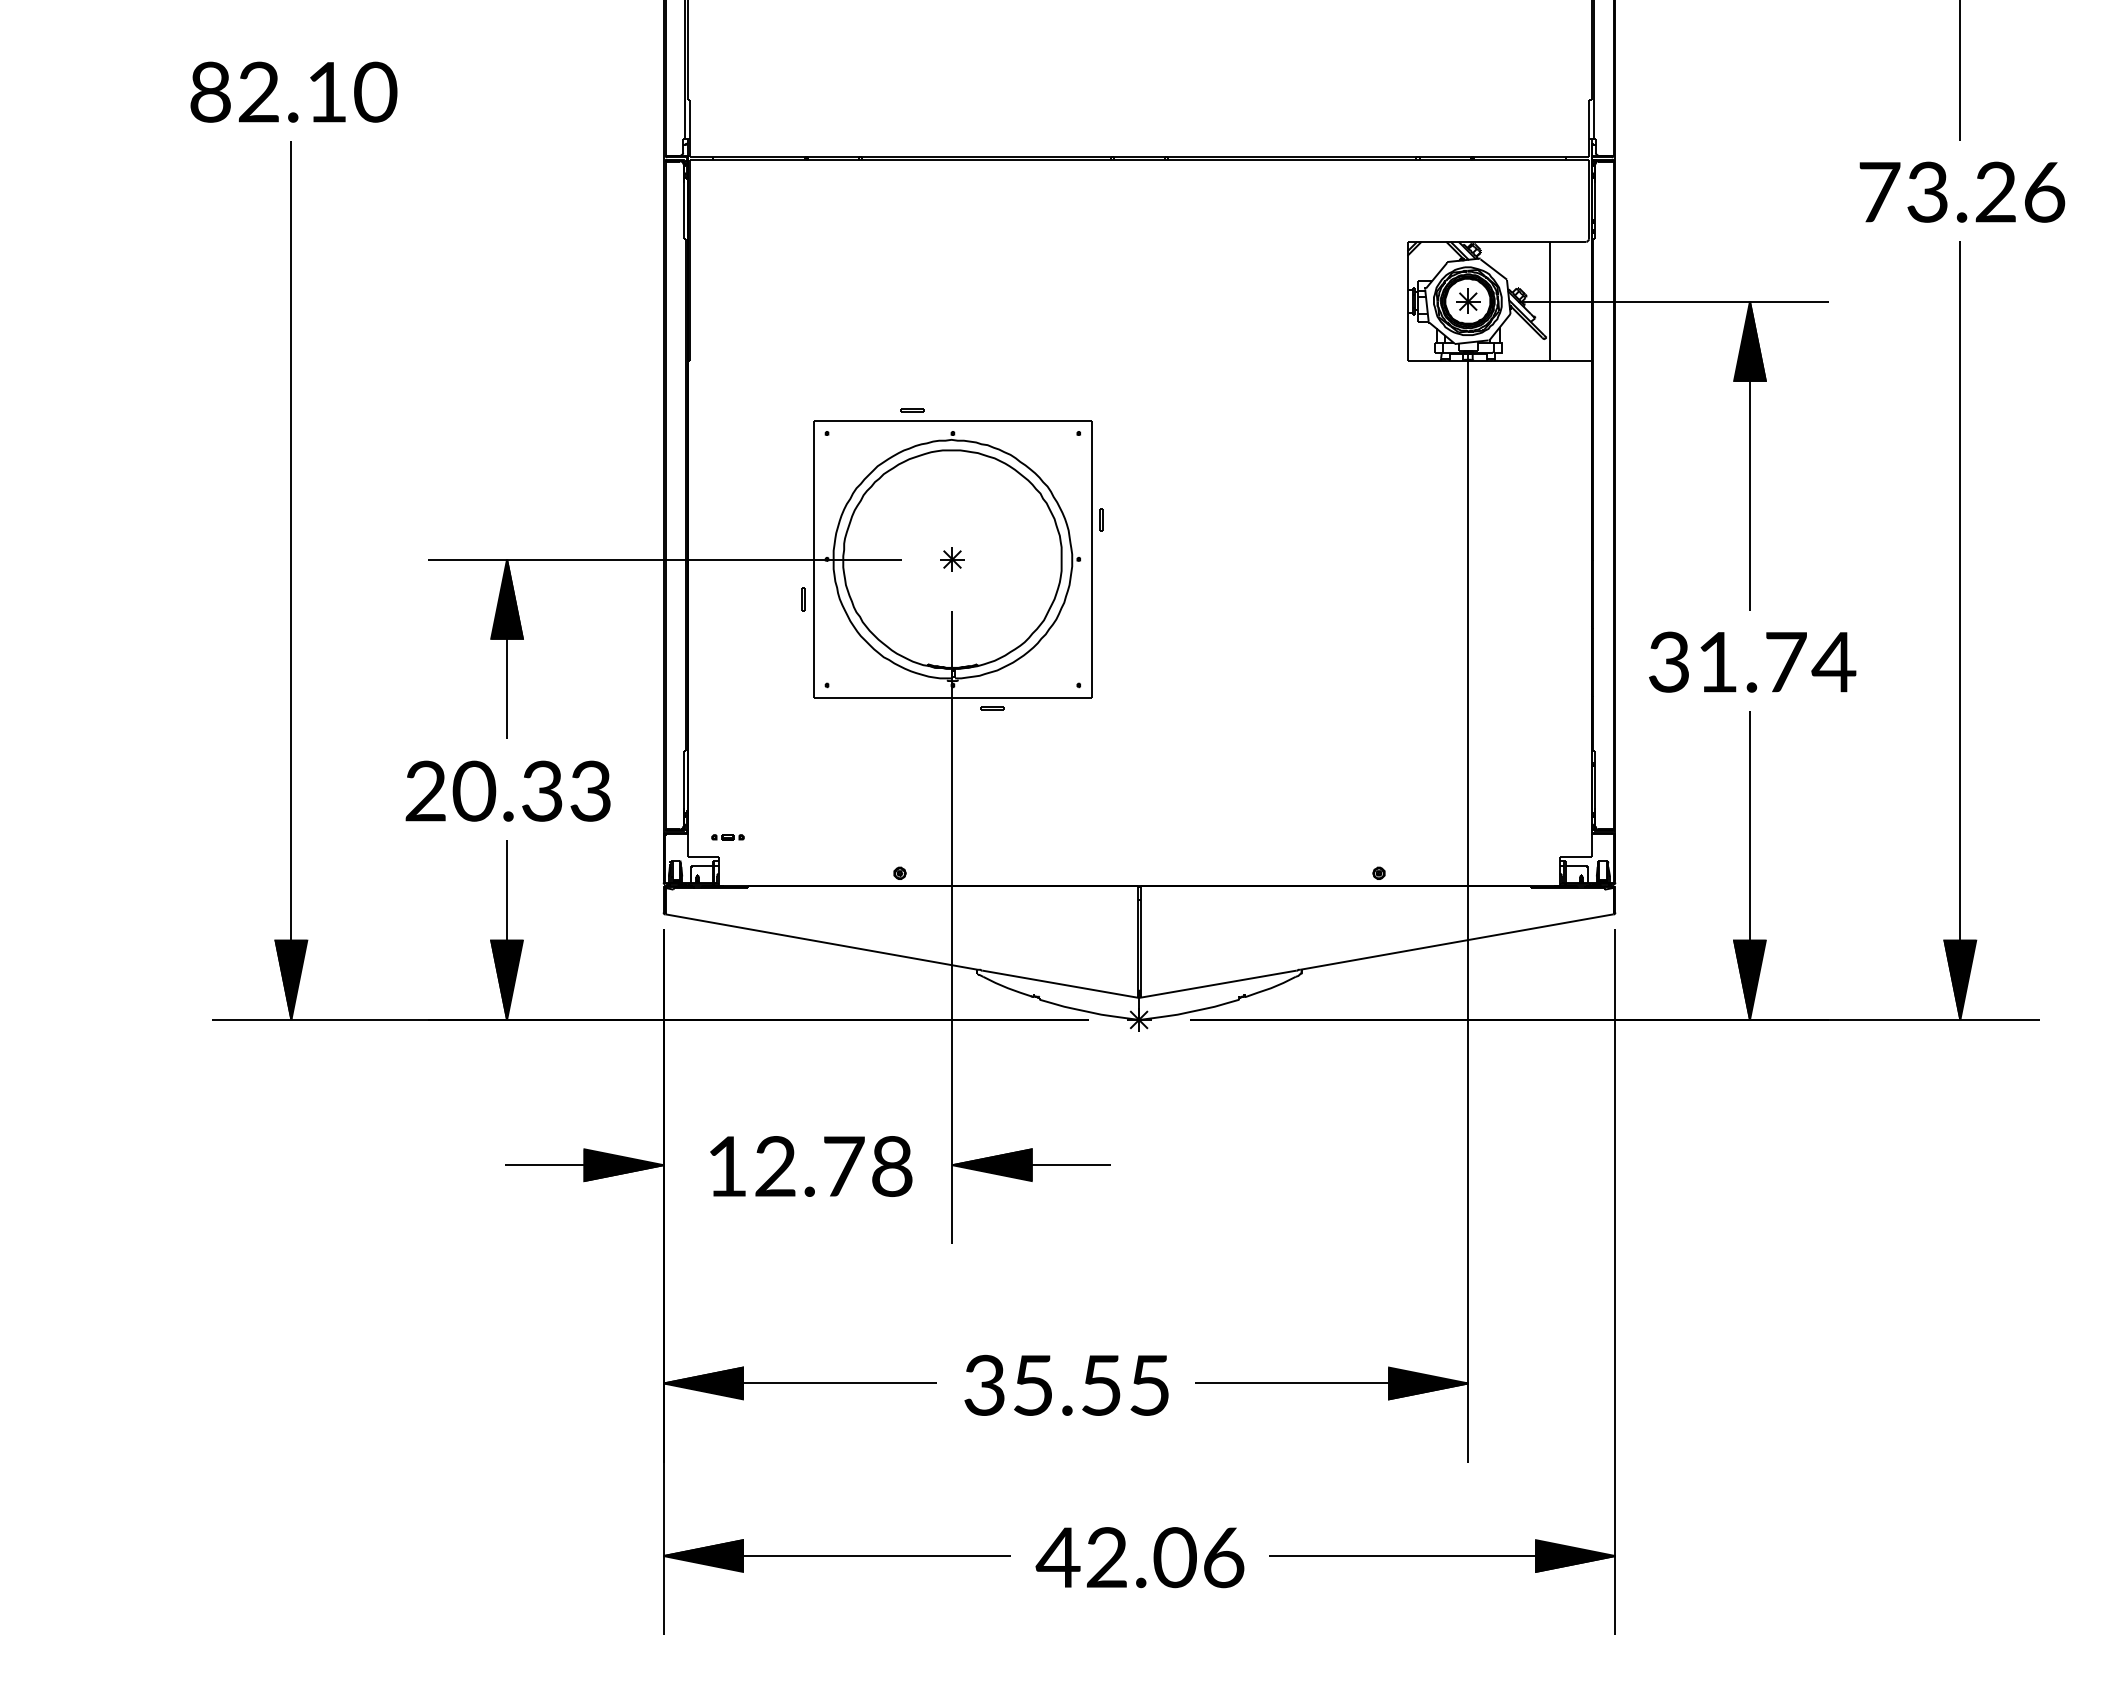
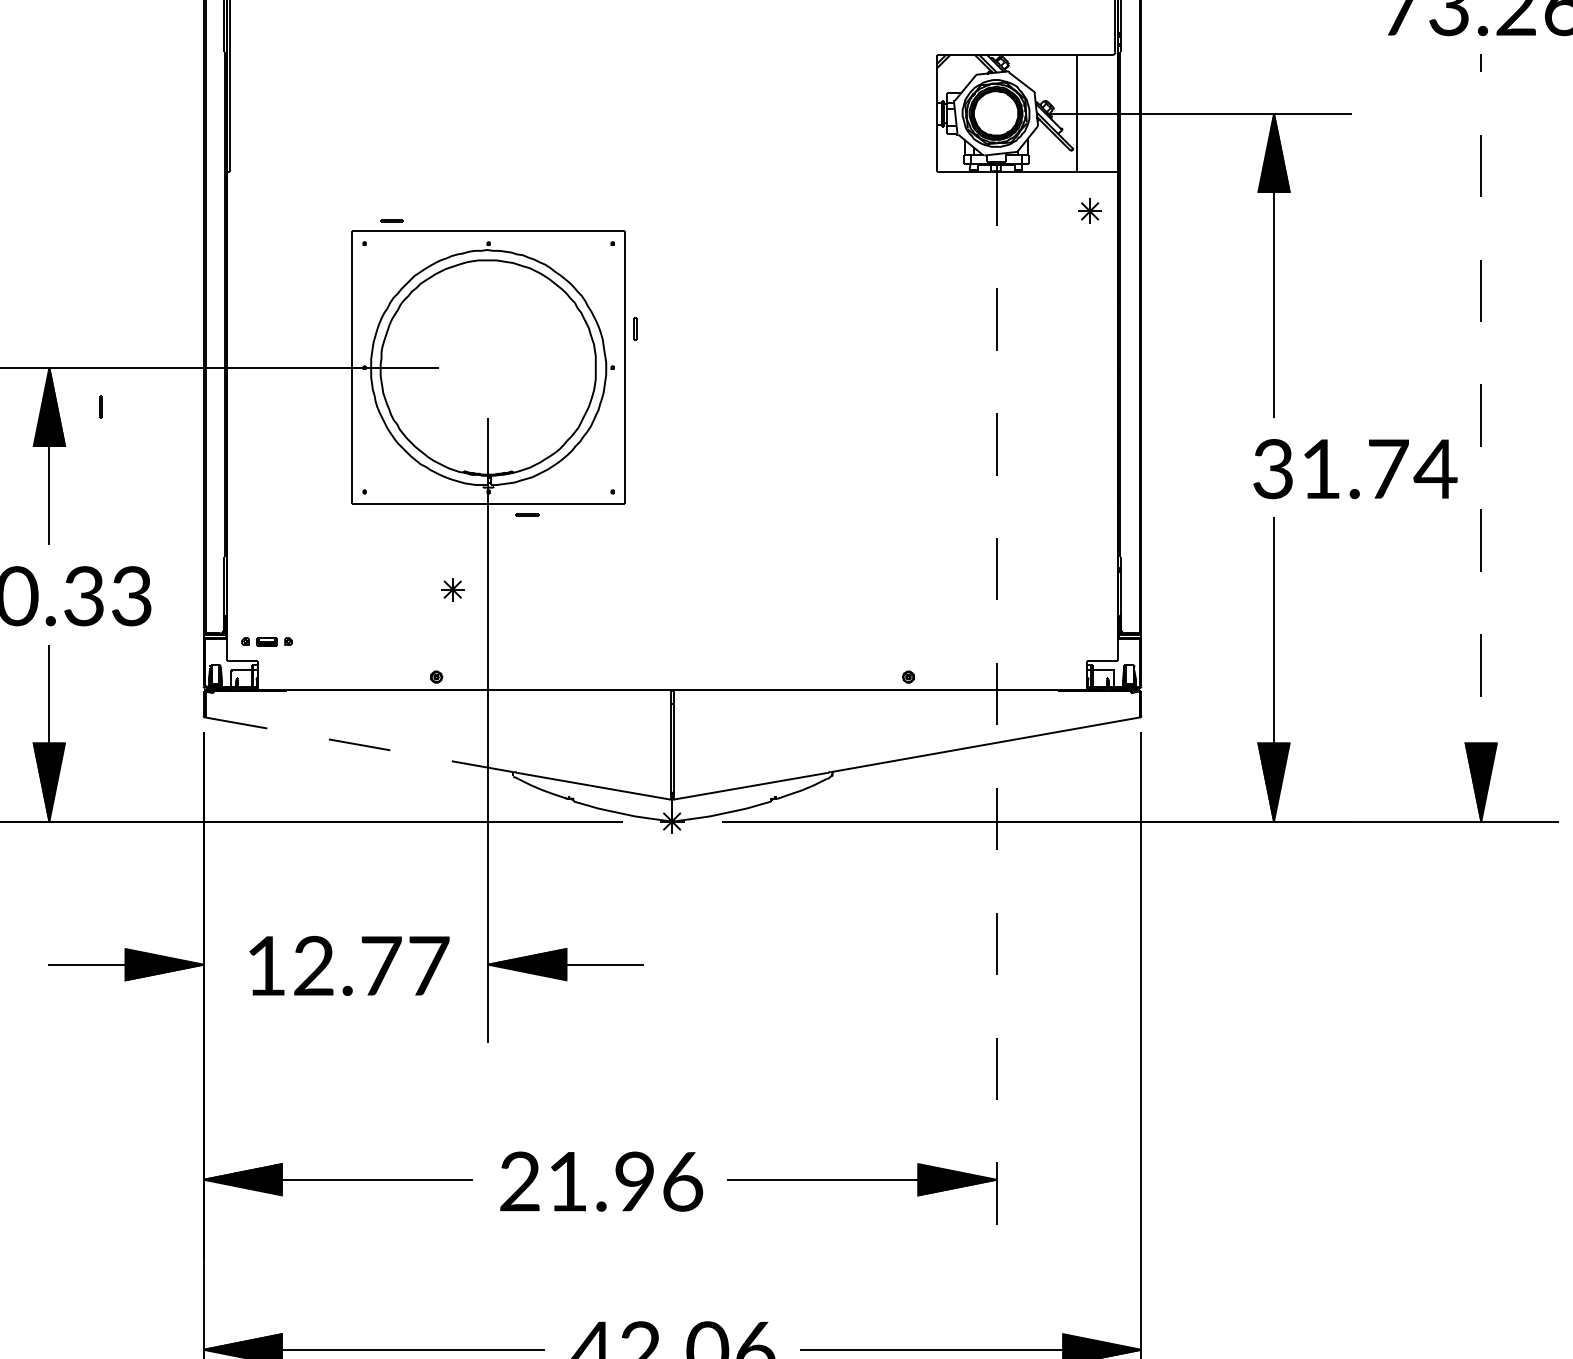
part: (1468, 300) -> (1090, 210), moved
line: (912, 409) -> (391, 220), moved
part: (952, 559) -> (452, 589), moved
line: (802, 599) -> (100, 407), moved
line: (1960, 629) -> (1481, 436), solid -> dashed
text: (1752, 661) -> (1355, 468), moved
part: (727, 837) -> (266, 641), size x1.6
line: (1468, 907) -> (996, 710), solid -> dashed
line: (821, 942) -> (359, 745), solid -> dashed
text: (892, 1166) -> (429, 965), 12.78 -> 12.77
text: (1067, 1384) -> (601, 1180), 35.55 -> 21.96

